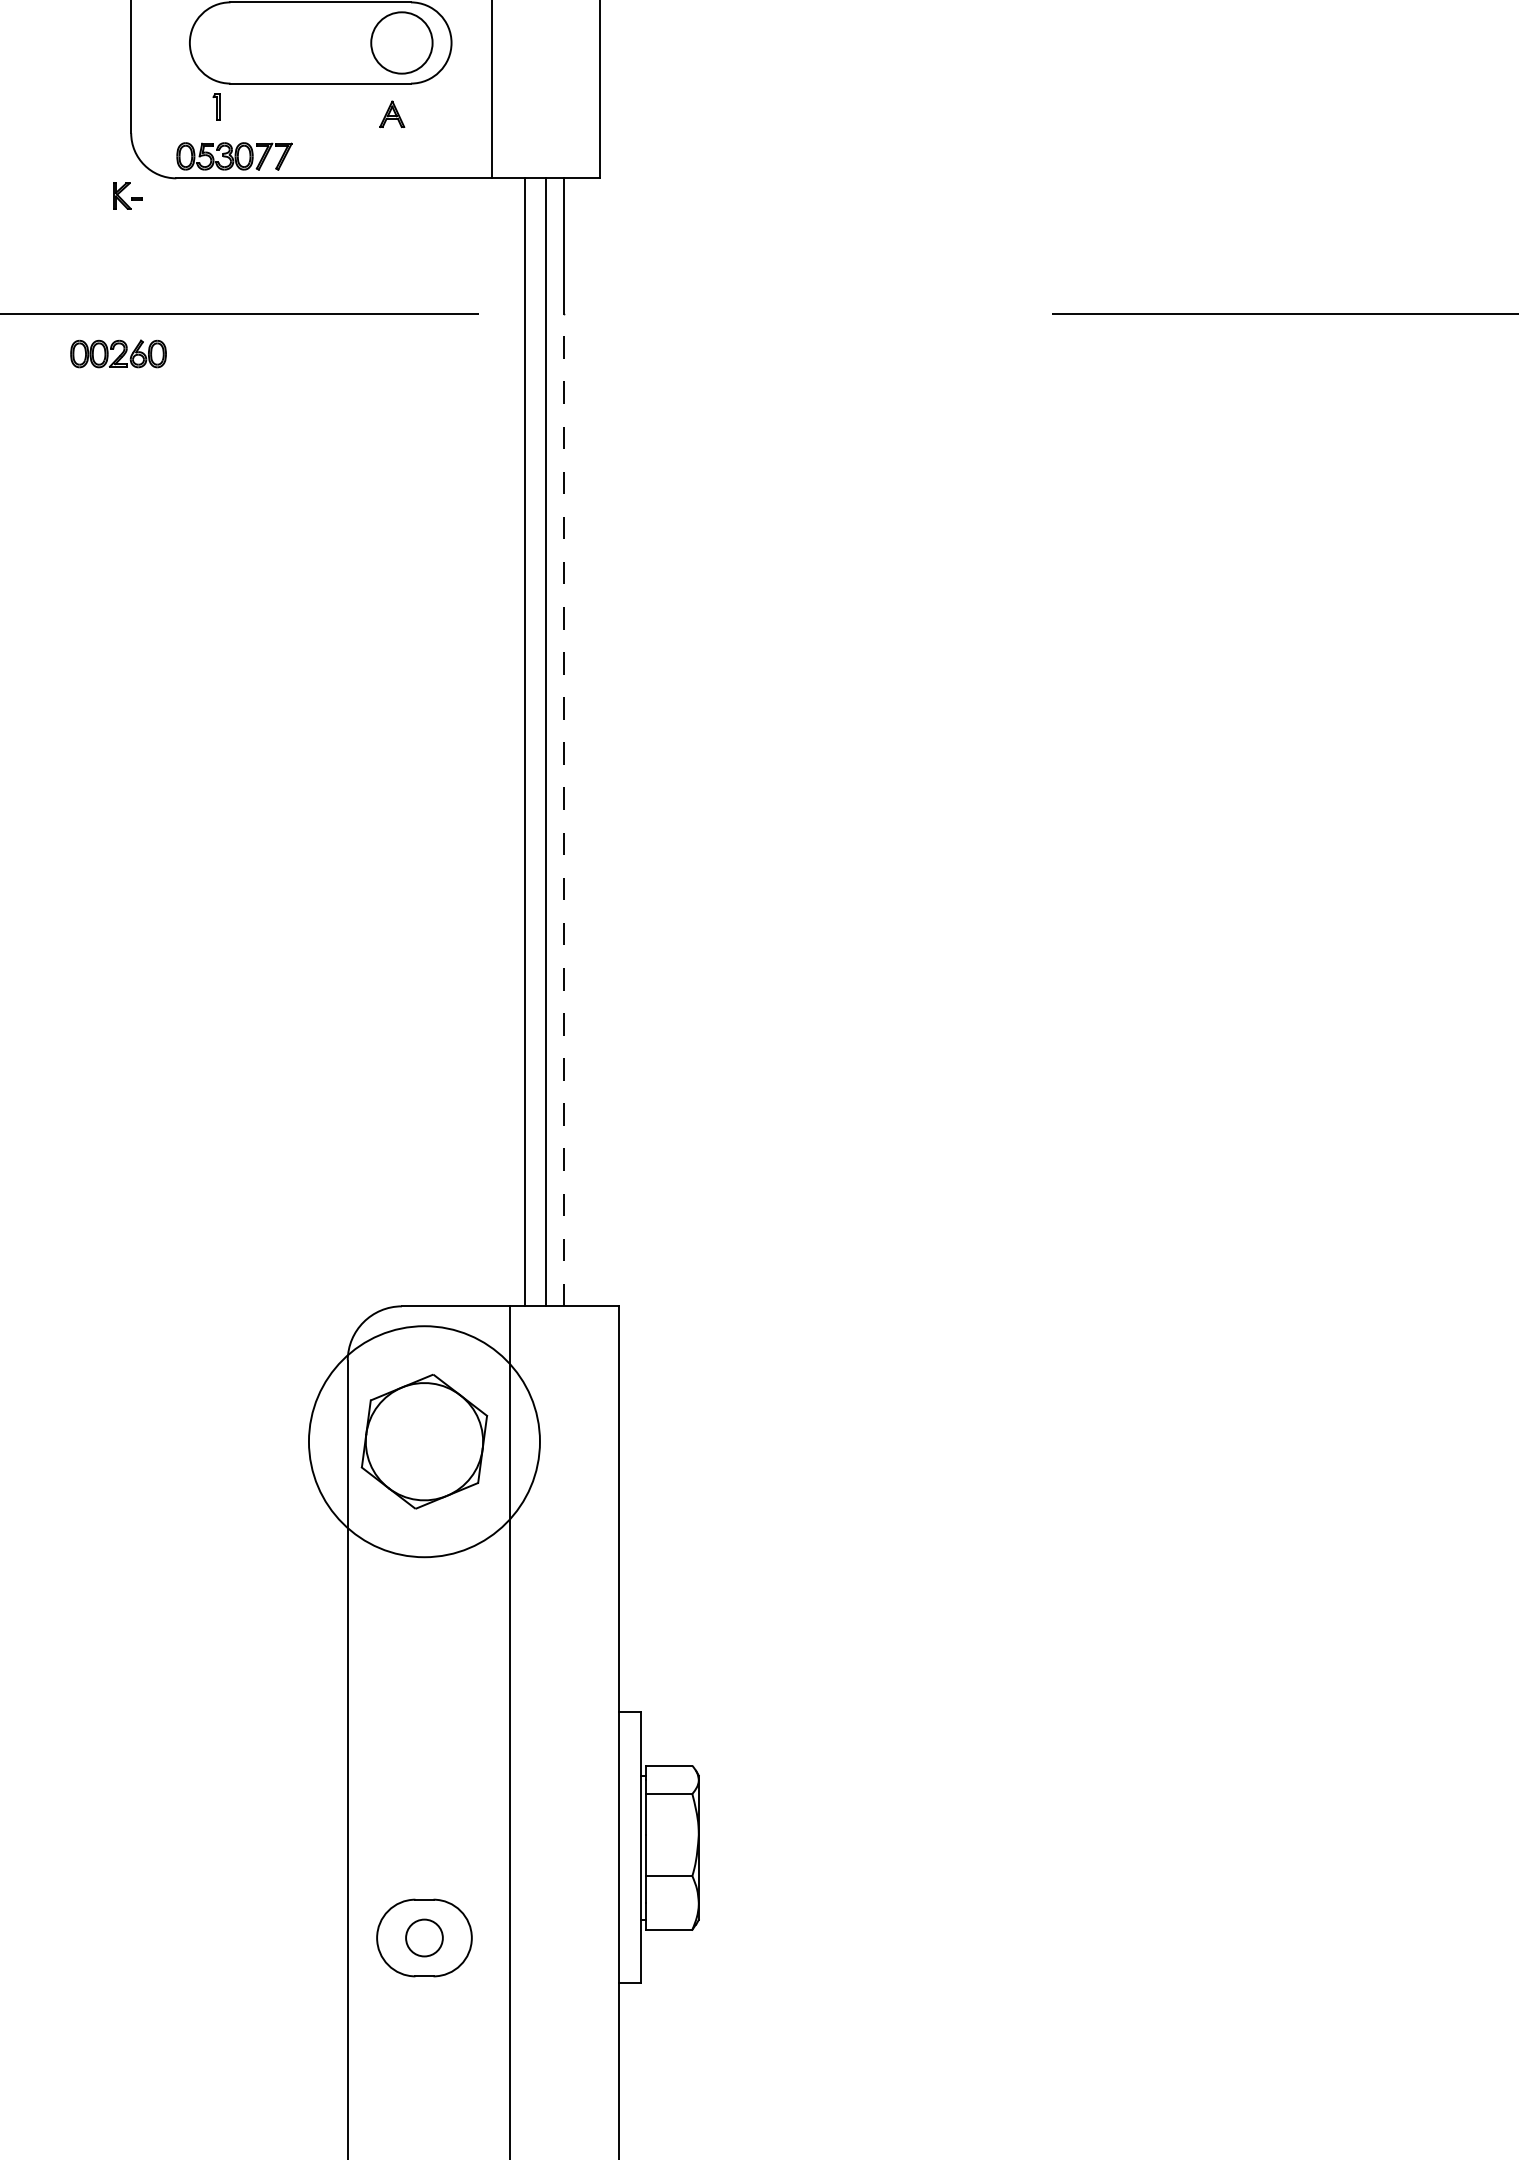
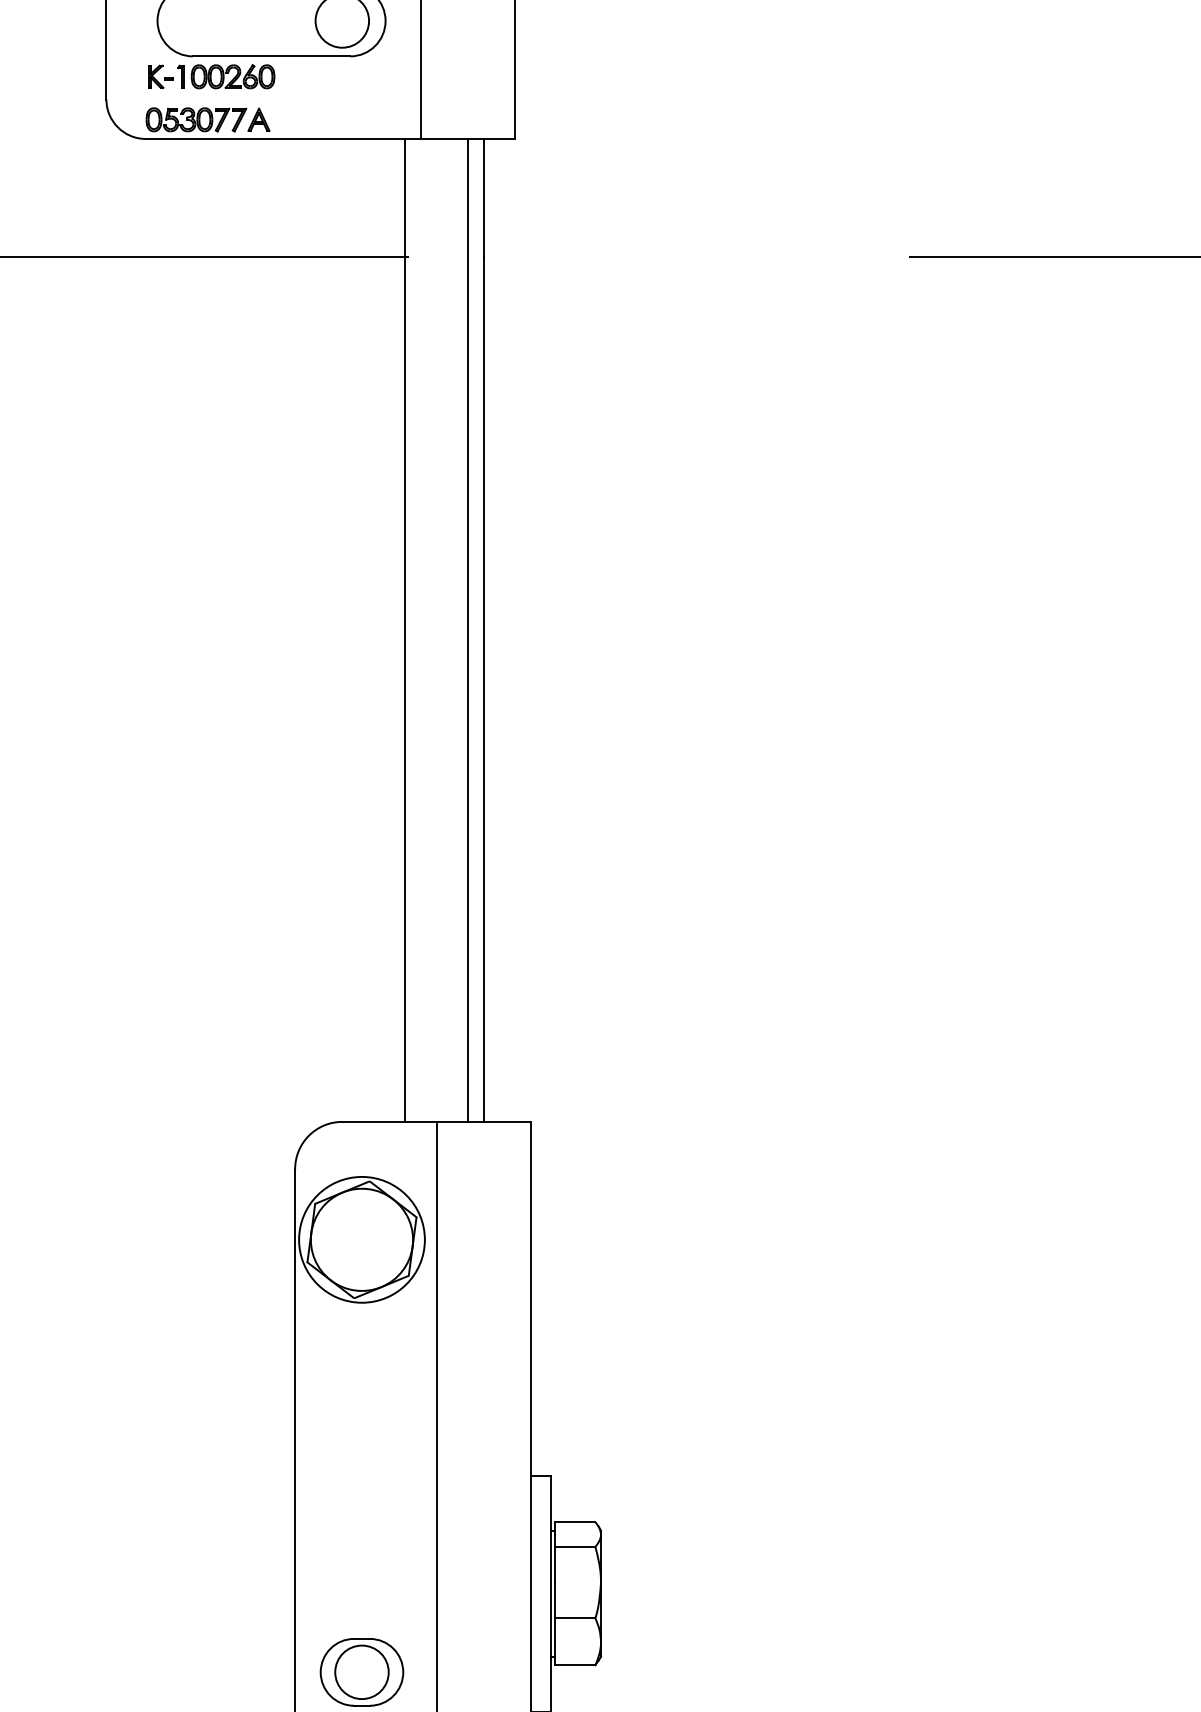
part: (392, 113) -> (259, 119), moved
part: (127, 195) -> (160, 76), moved
part: (118, 353) -> (233, 76), moved
line: (525, 742) -> (405, 630), moved
line: (564, 809) -> (484, 688), dashed -> solid
circle: (424, 1441) -> (362, 1239), size x0.62
circle: (424, 1937) -> (362, 1671), size x1.67

